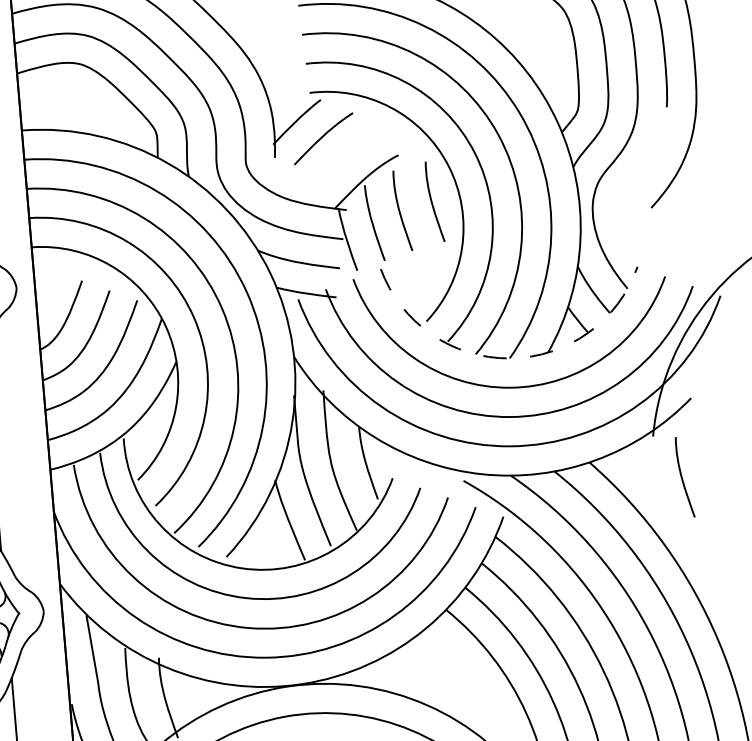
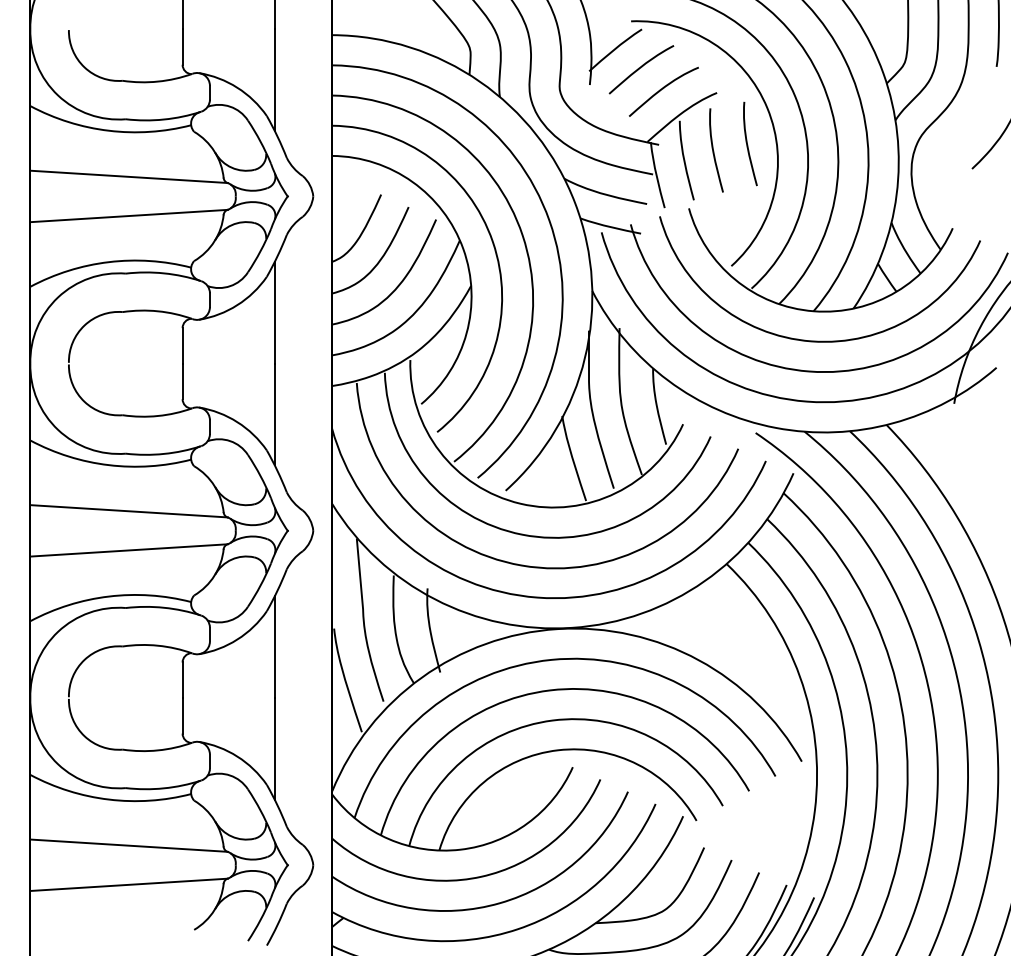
curve: (346, 156) -> (663, 89), added
arc: (509, 358) -> (813, 311), dashed -> solid
curve: (683, 478) -> (981, 449), removed

